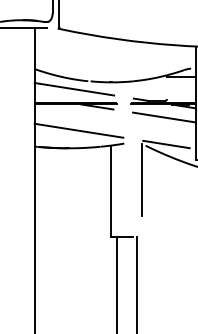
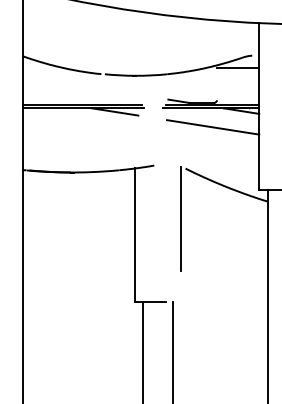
line: (74, 89) -> (81, 86), removed
line: (78, 130) -> (87, 146), removed
line: (166, 144) -> (216, 166), removed

